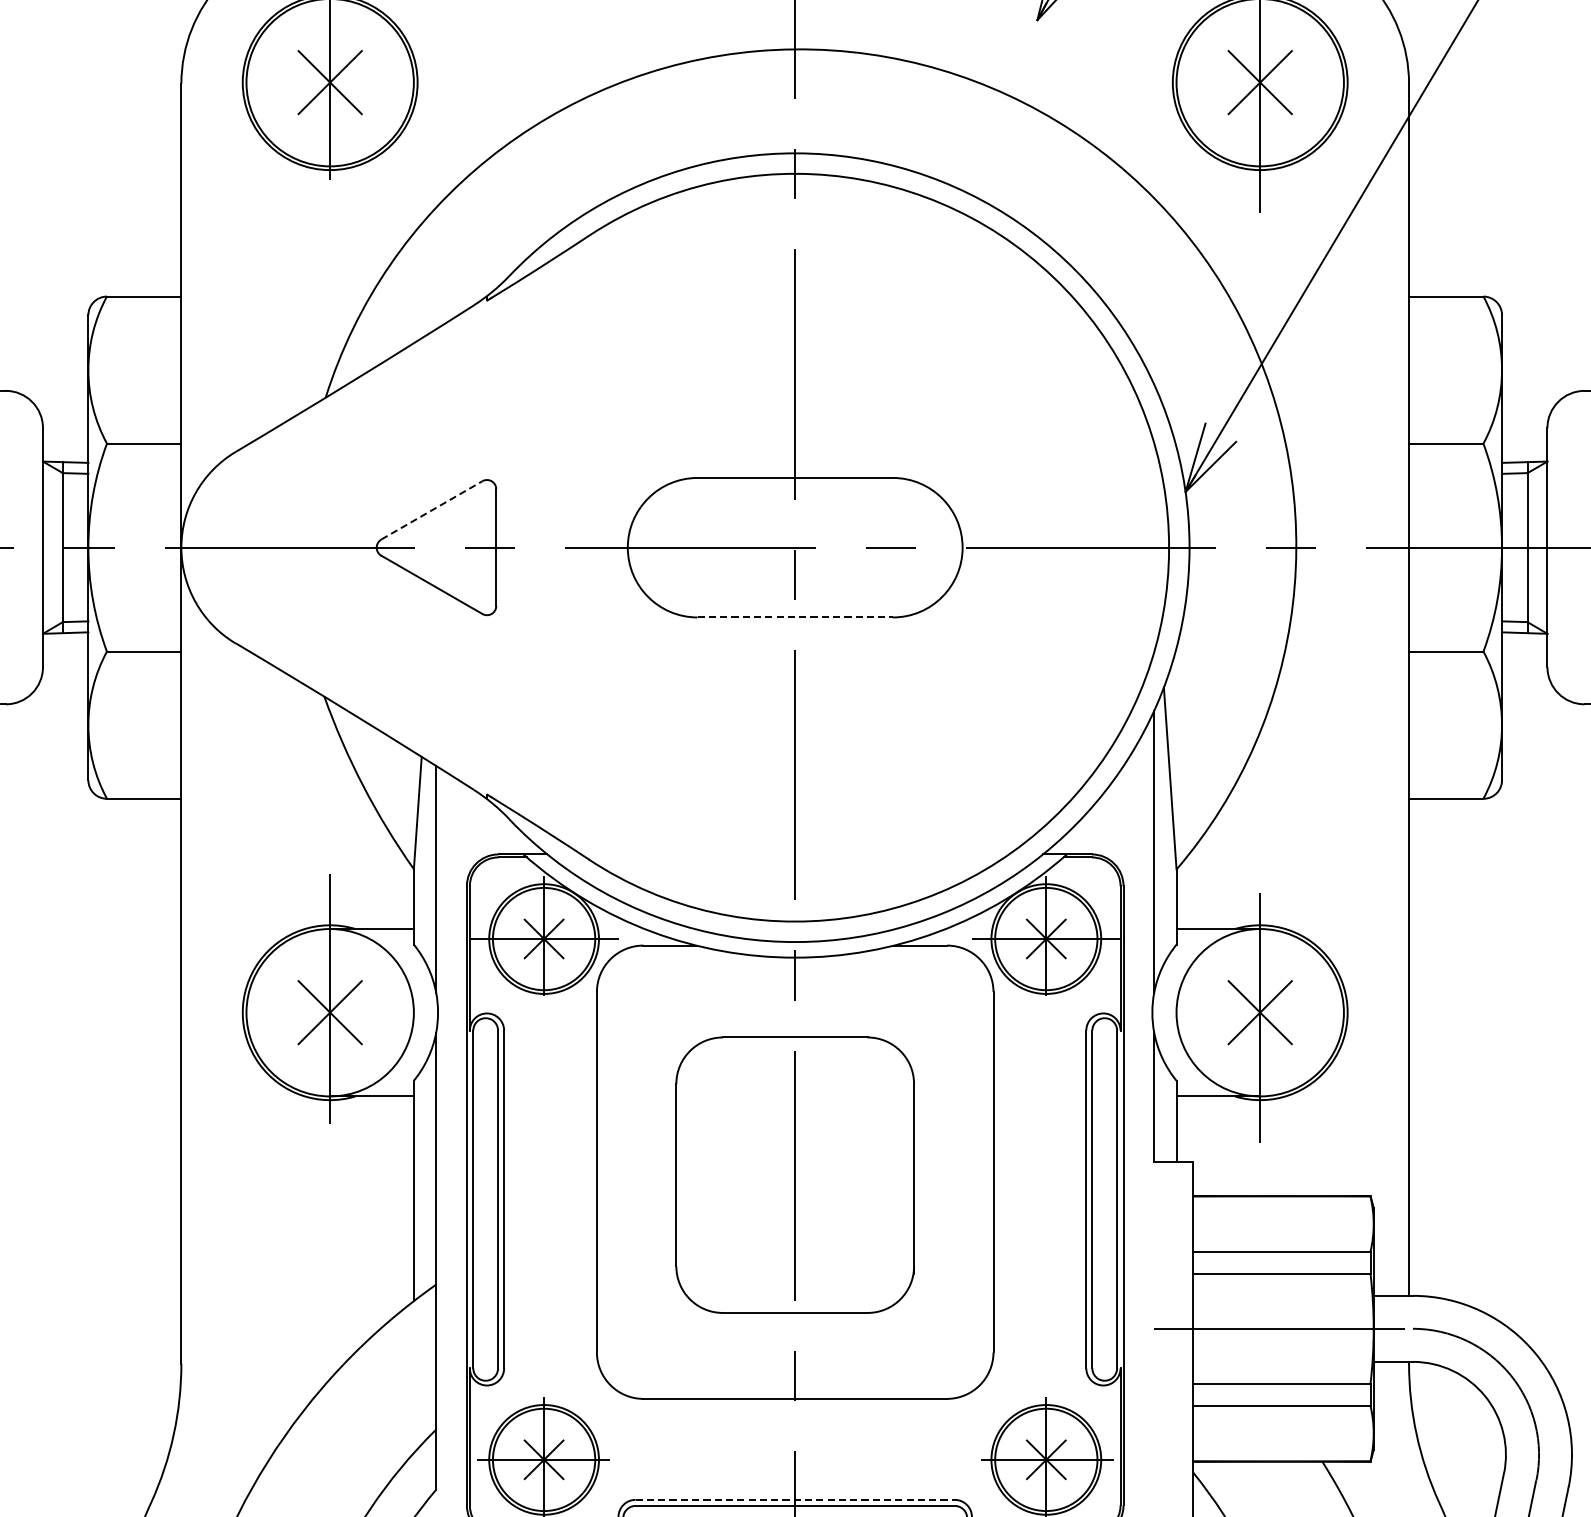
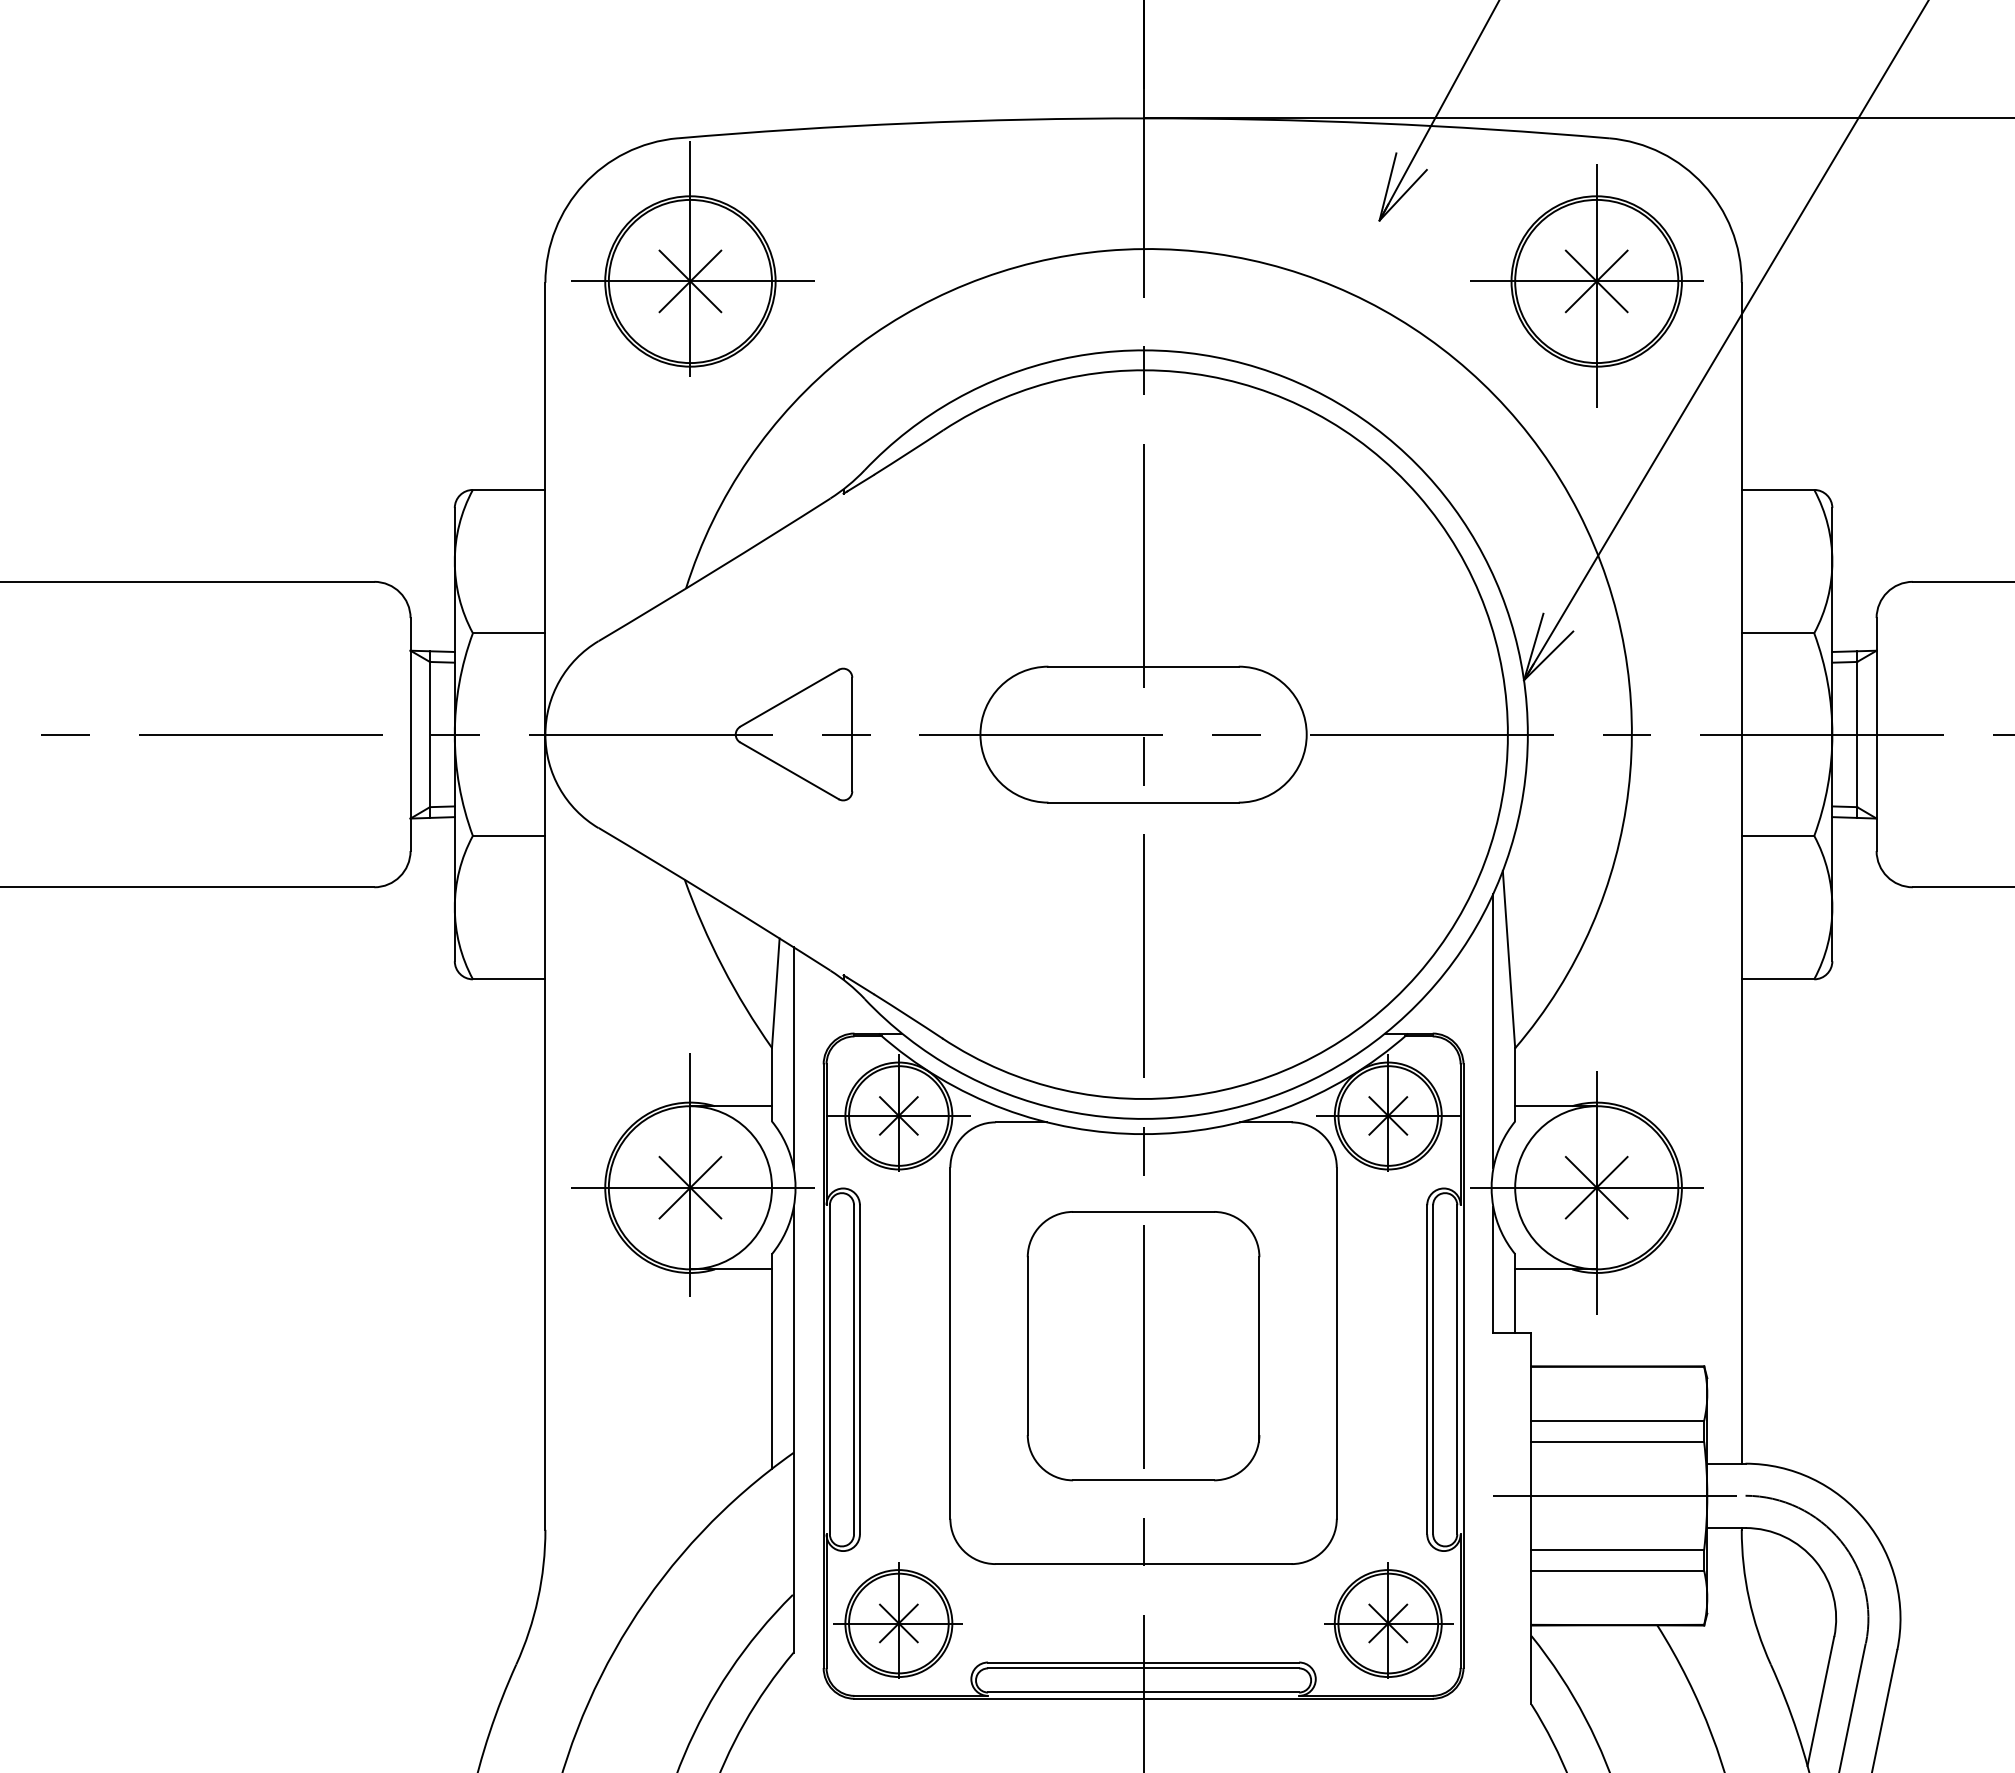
line: (328, 82) -> (688, 281), added
line: (1249, 82) -> (1586, 281), added
line: (431, 510) -> (789, 698), dashed -> solid
line: (796, 617) -> (1144, 802), dashed -> solid
line: (328, 1012) -> (688, 1187), added
line: (1249, 1012) -> (1586, 1187), added
line: (795, 1499) -> (1143, 1662), dashed -> solid

